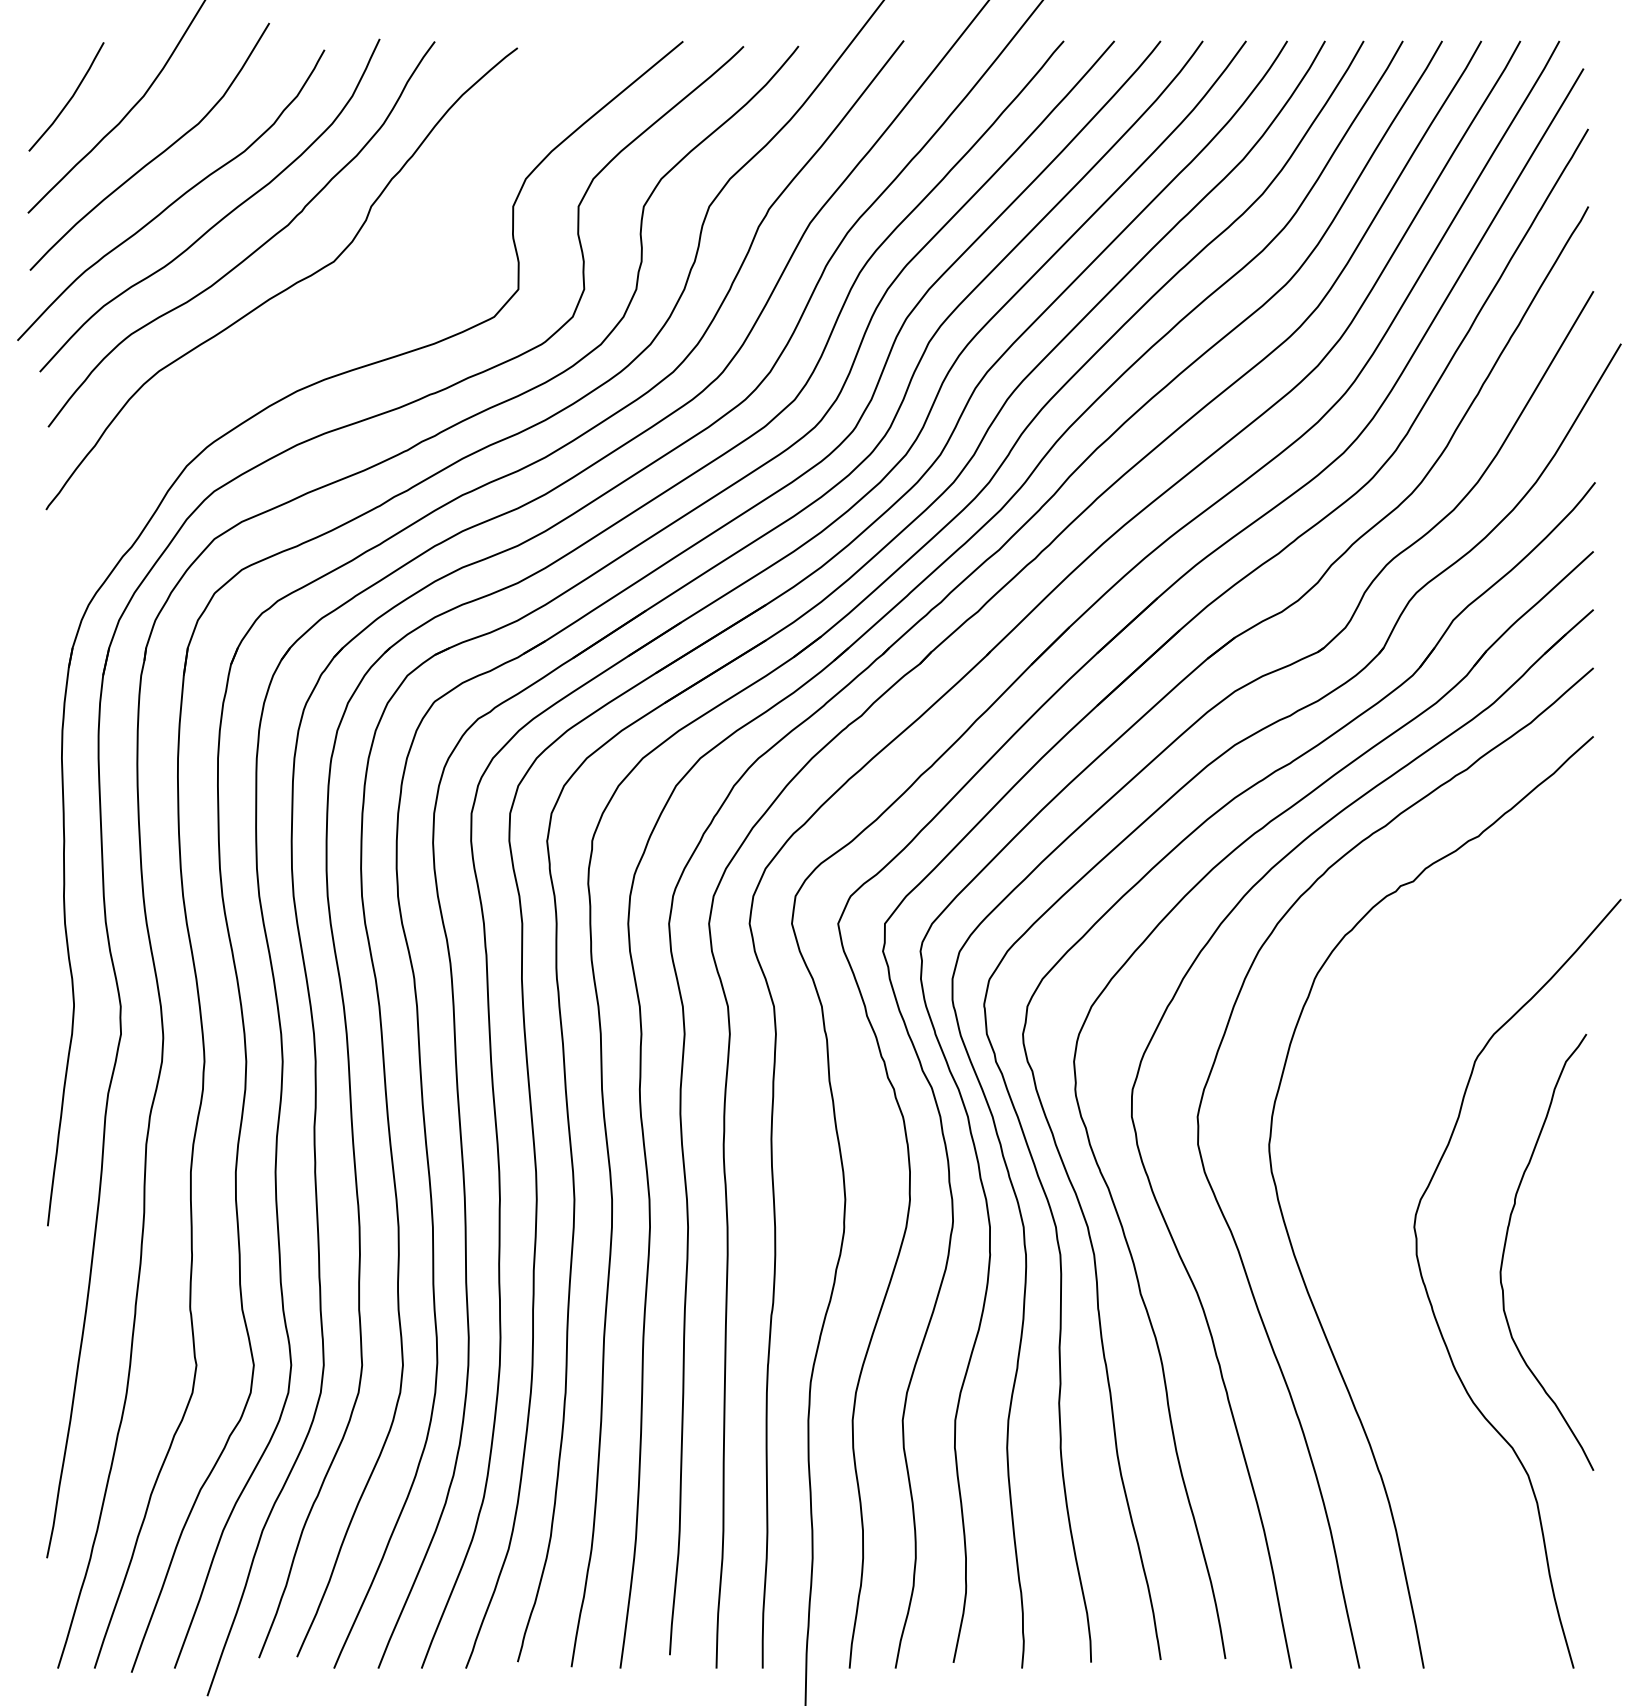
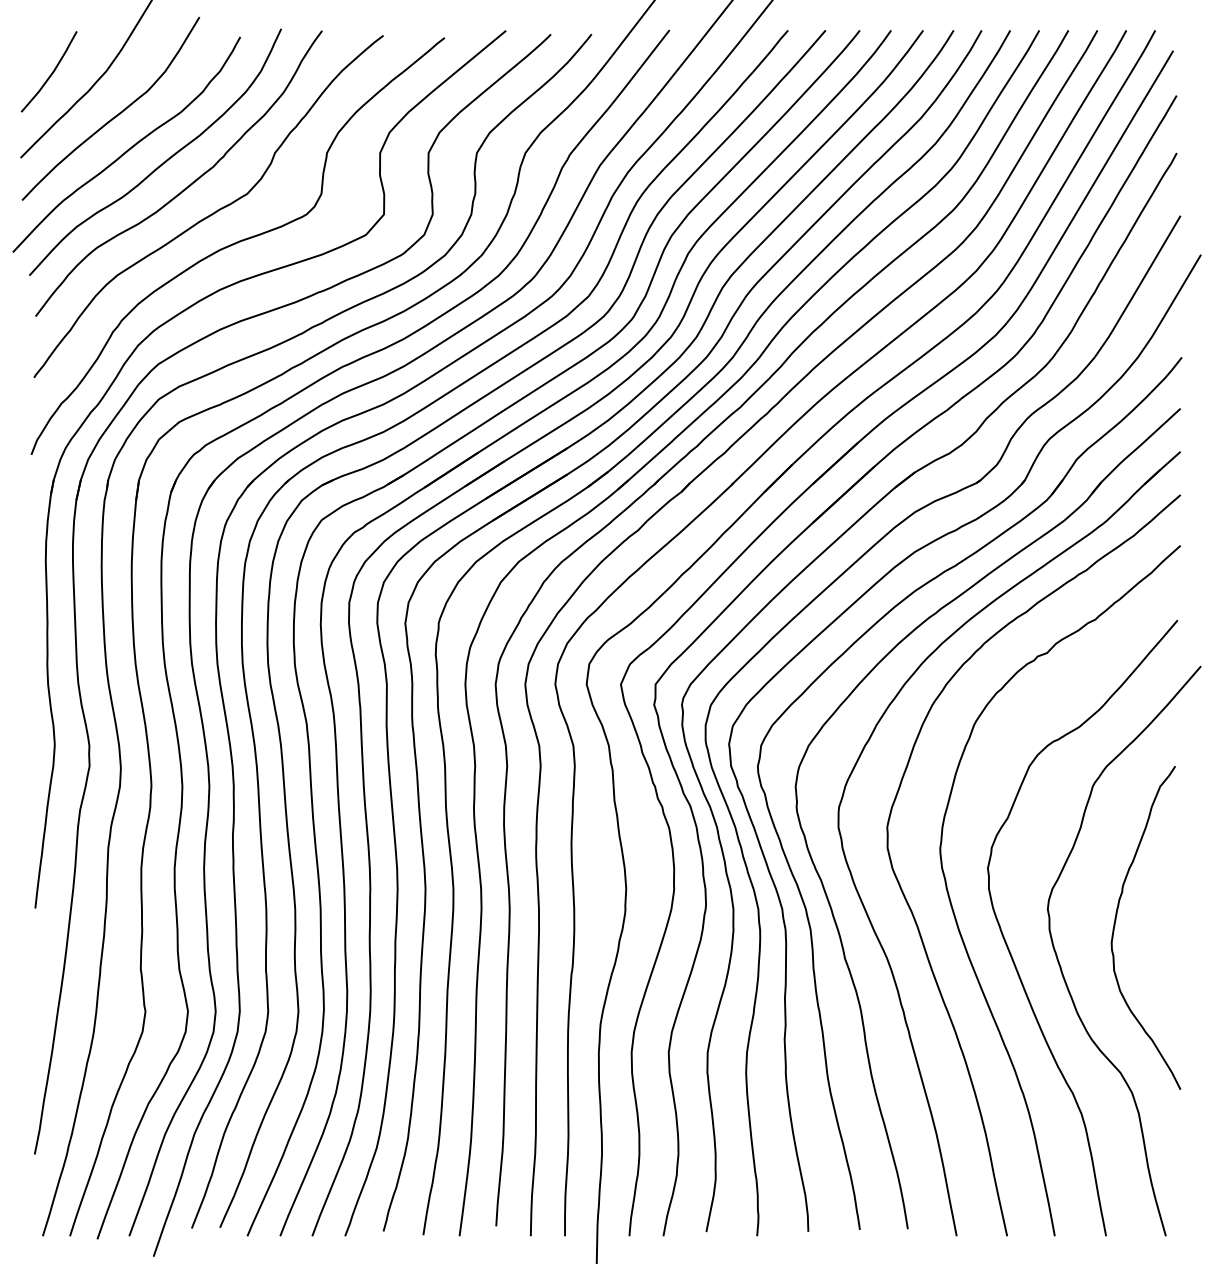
curve: (318, 329) -> (235, 244), added
curve: (1365, 1288) -> (1011, 954), added

